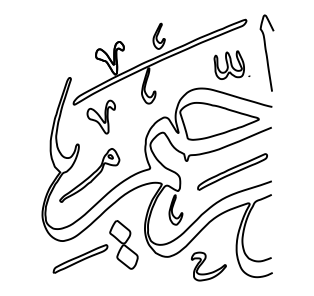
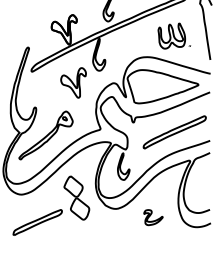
part: (100, 116) -> (72, 82), moved
part: (80, 258) -> (37, 222), moved
part: (208, 266) -> (153, 217), size x0.6

